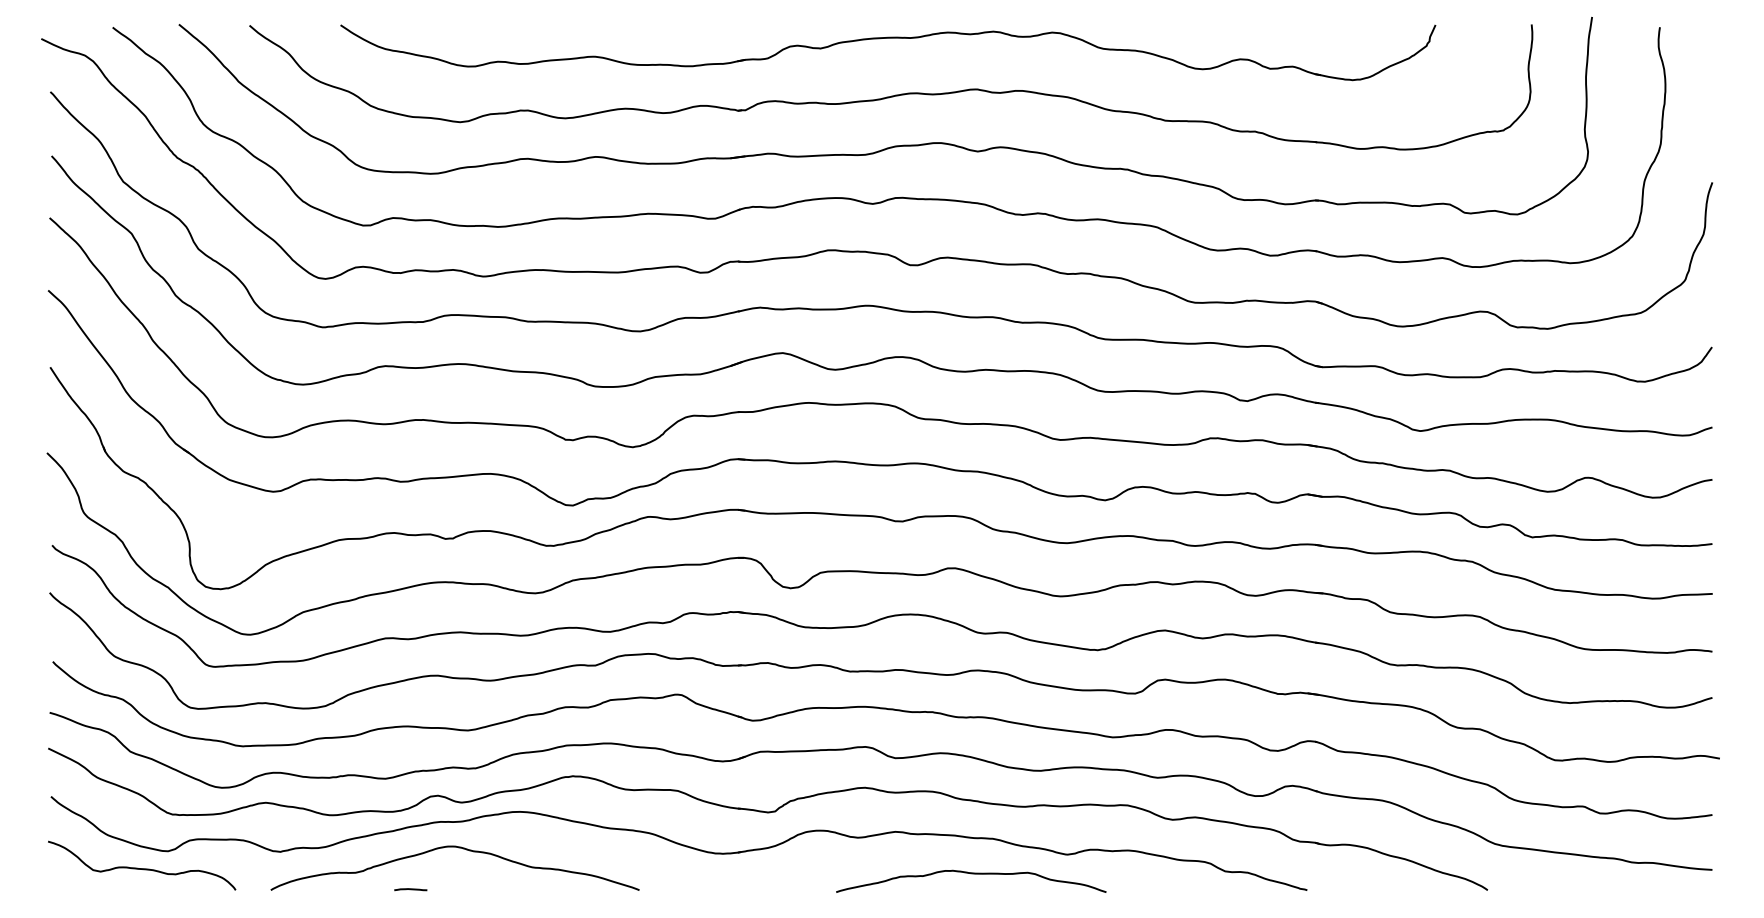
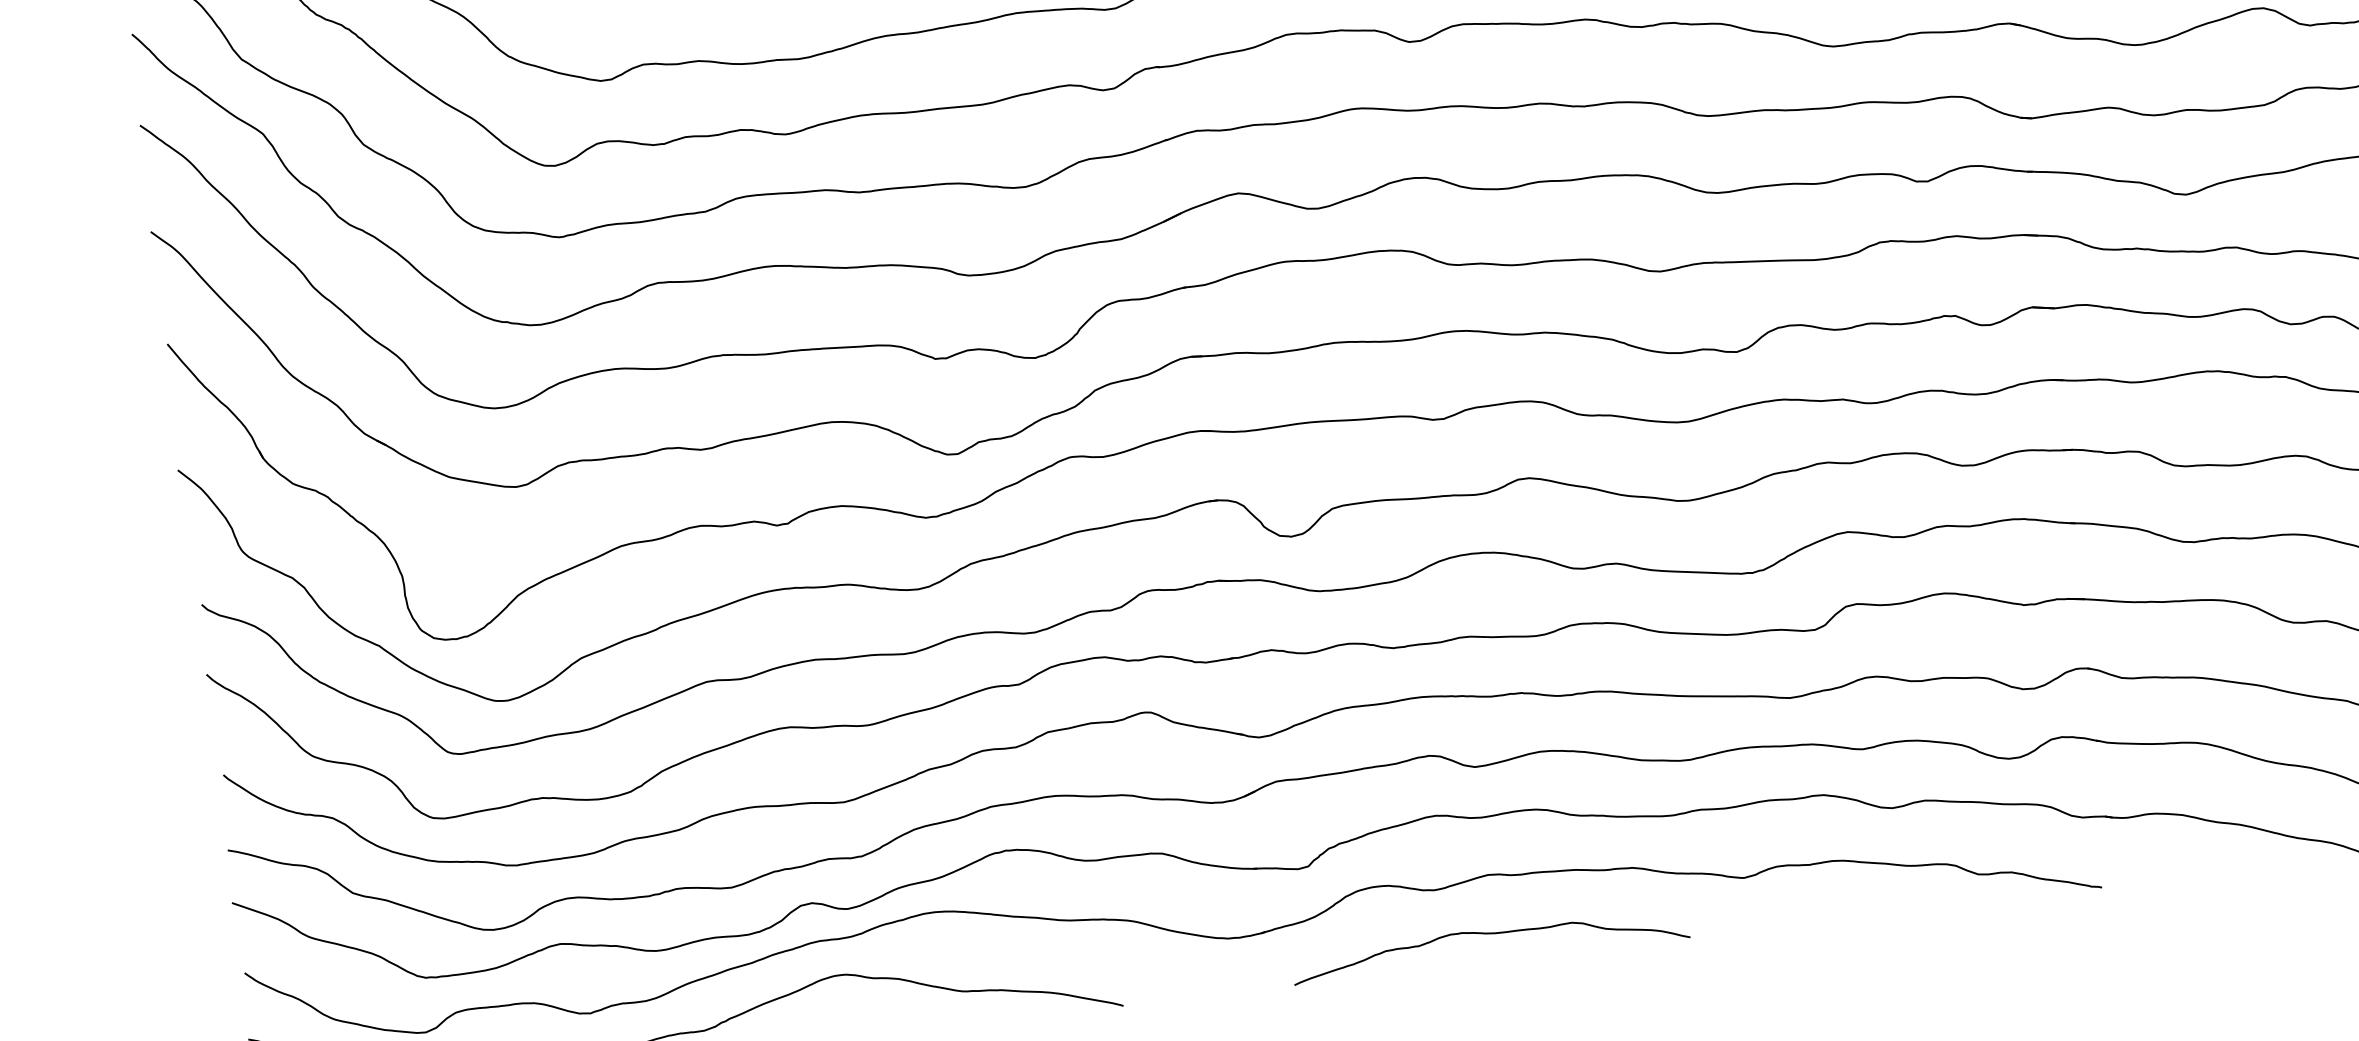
curve: (971, 874) -> (1489, 935), moved

